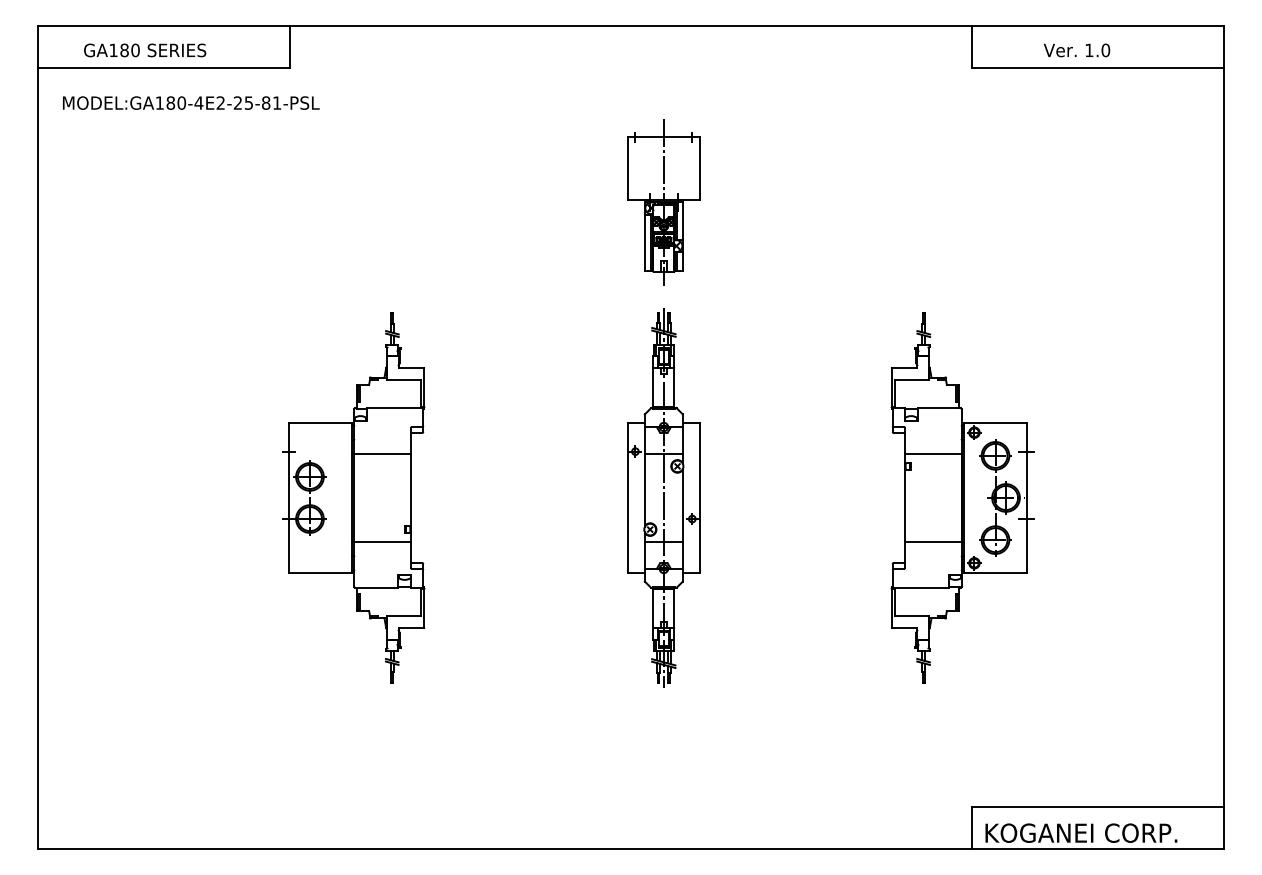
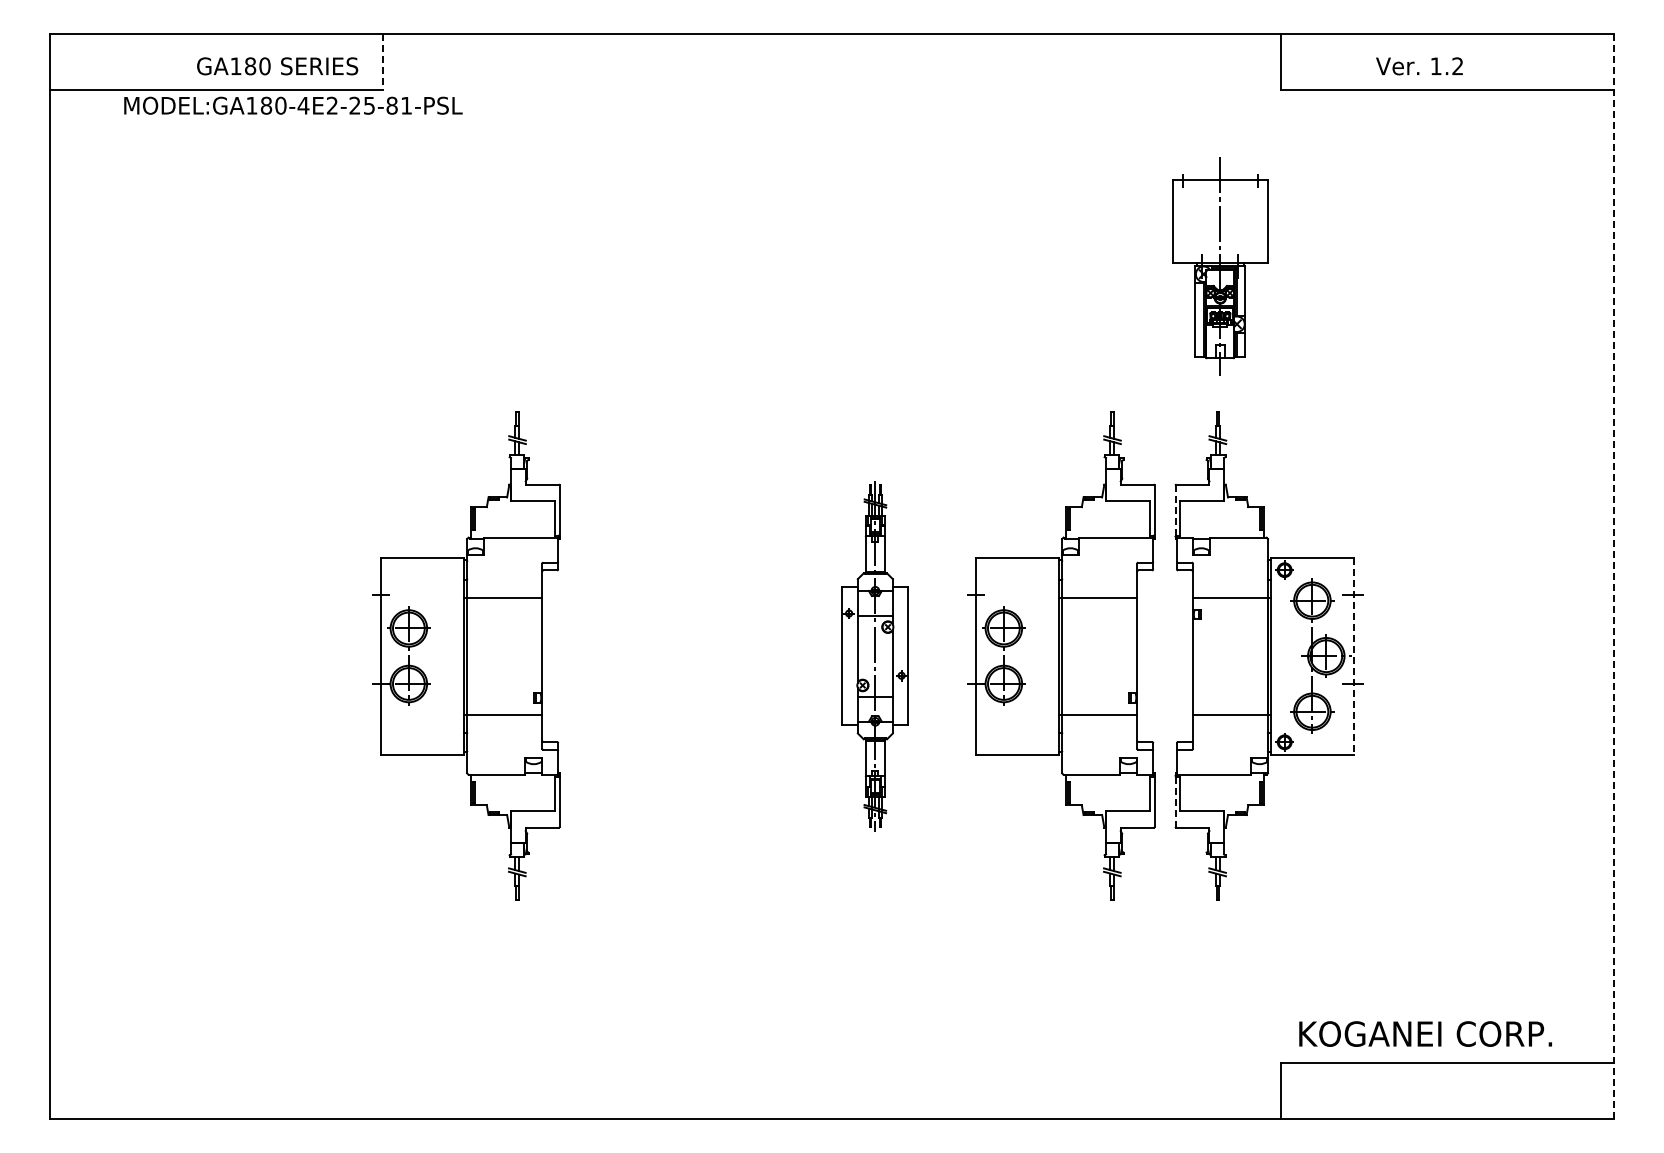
line: (290, 47) -> (383, 62), solid -> dashed
text: (145, 50) -> (277, 66), moved
text: (1105, 50) -> (1457, 66), 1.0 -> 1.2
text: (191, 102) -> (293, 105), moved
part: (664, 202) -> (1220, 266), moved
line: (891, 387) -> (1175, 510), solid -> dashed
line: (1224, 437) -> (1614, 576), solid -> dashed
part: (805, 497) -> (1061, 655), added
part: (664, 498) -> (875, 656), size x0.7
line: (1027, 498) -> (1354, 656), solid -> dashed
line: (891, 608) -> (1175, 802), solid -> dashed
text: (1081, 832) -> (1425, 1033), moved

